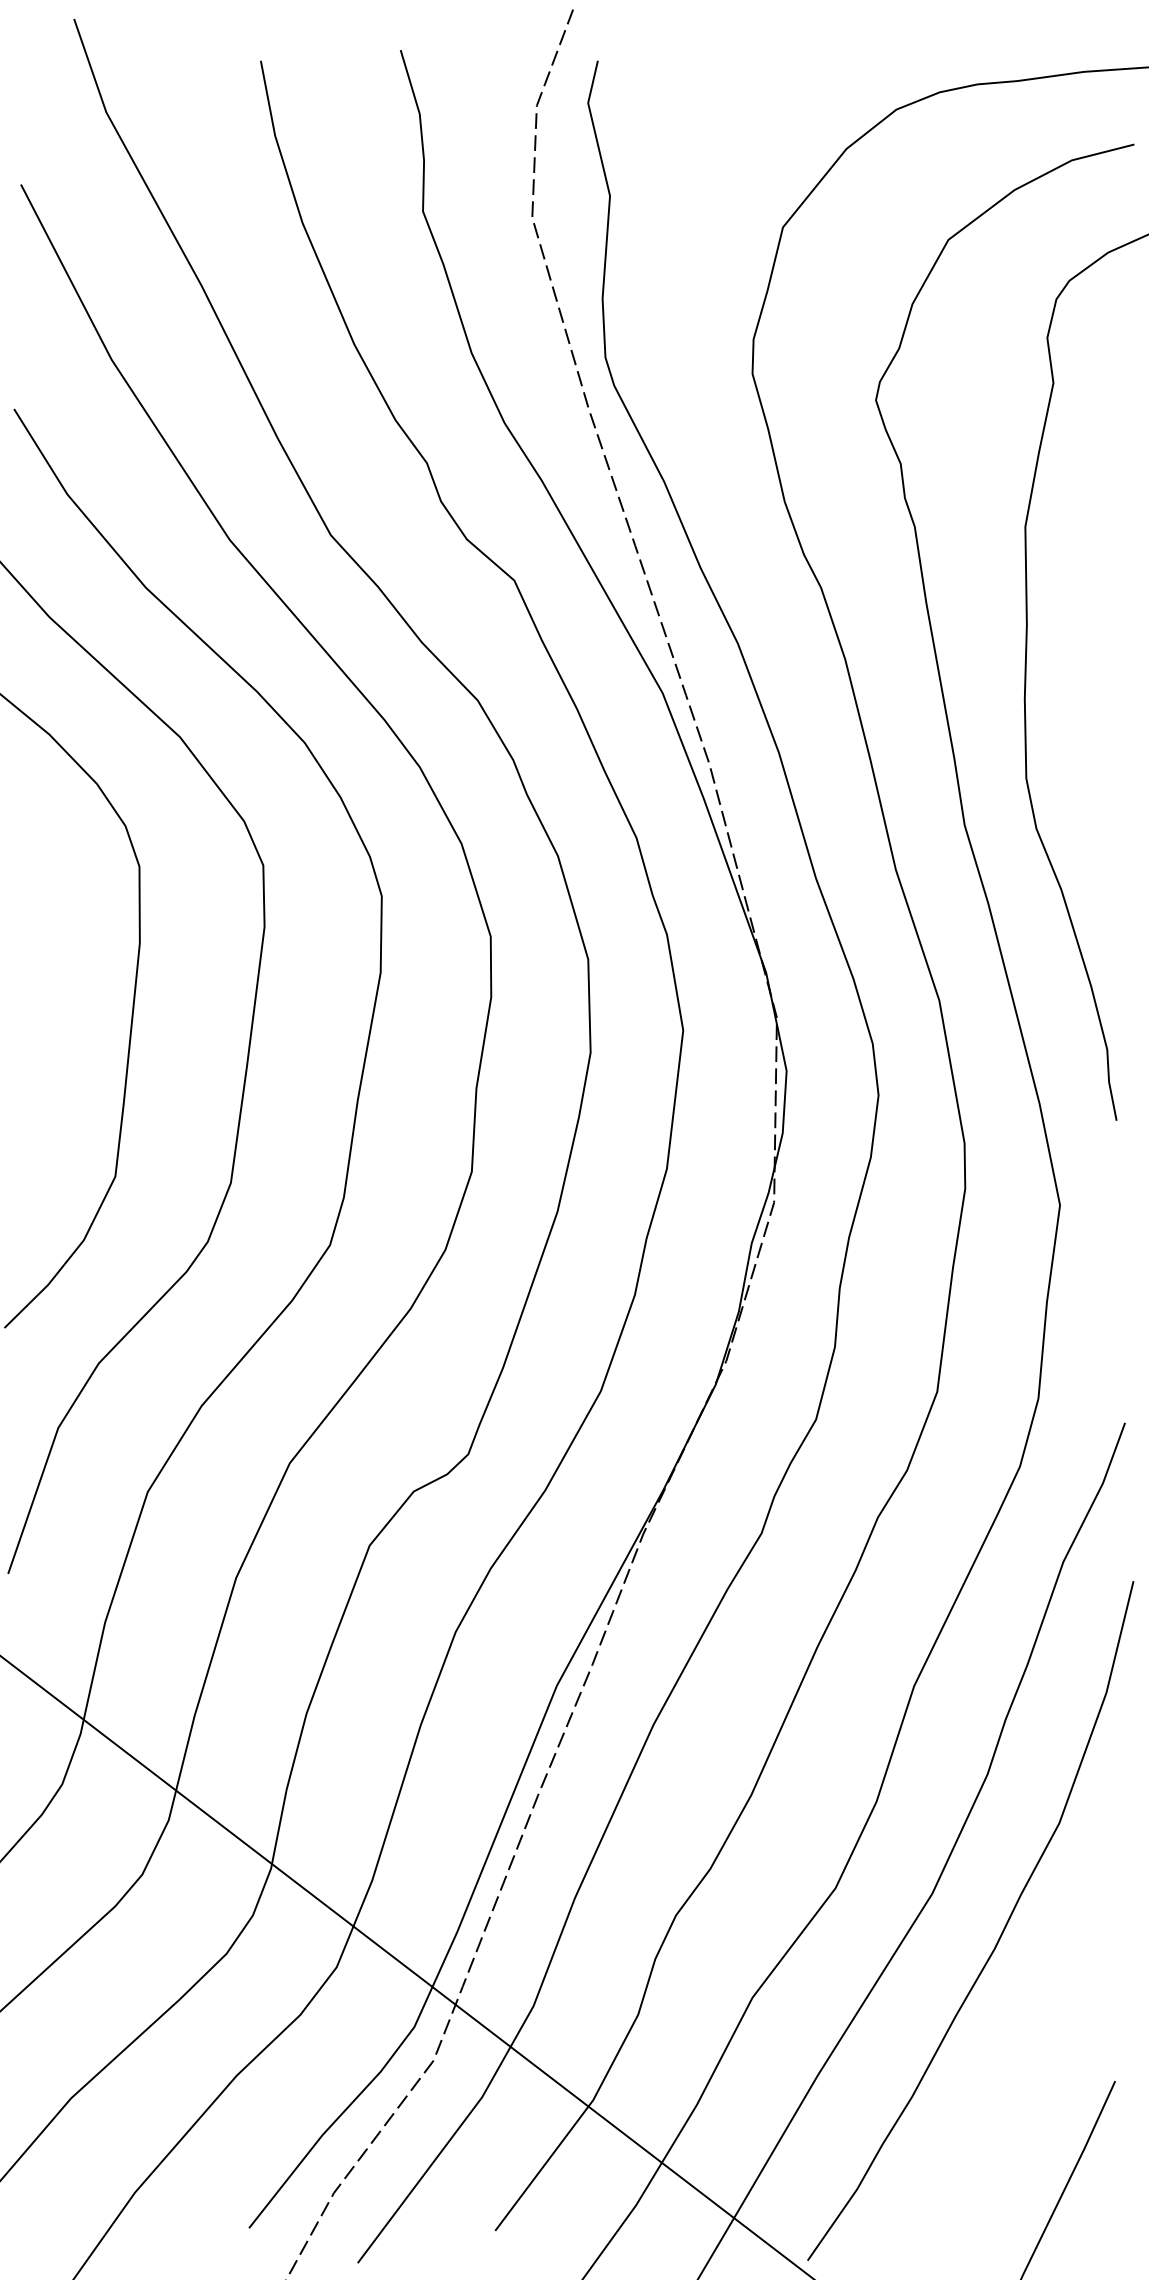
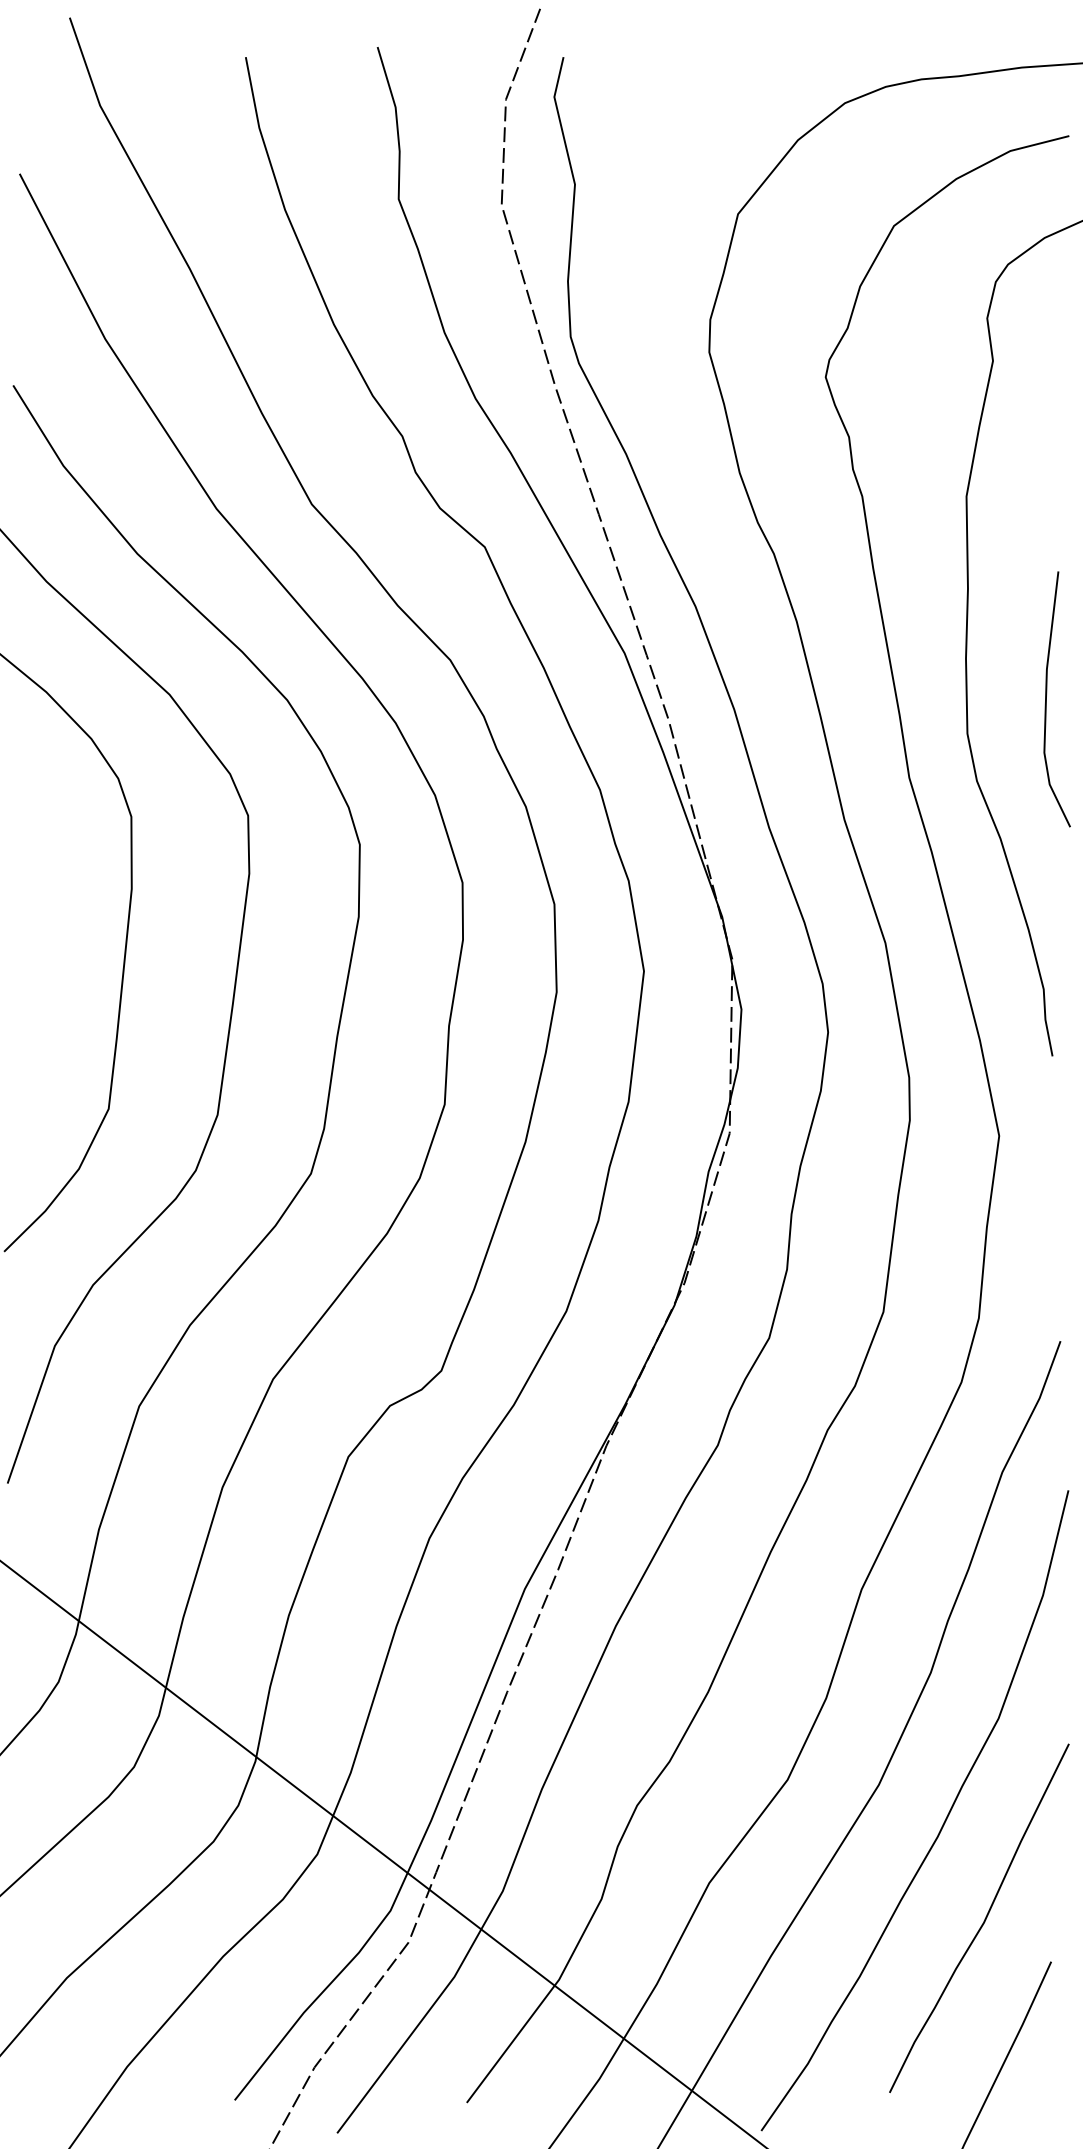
line: (1110, 741) -> (1046, 698), added
curve: (1043, 2037) -> (983, 1920), added

